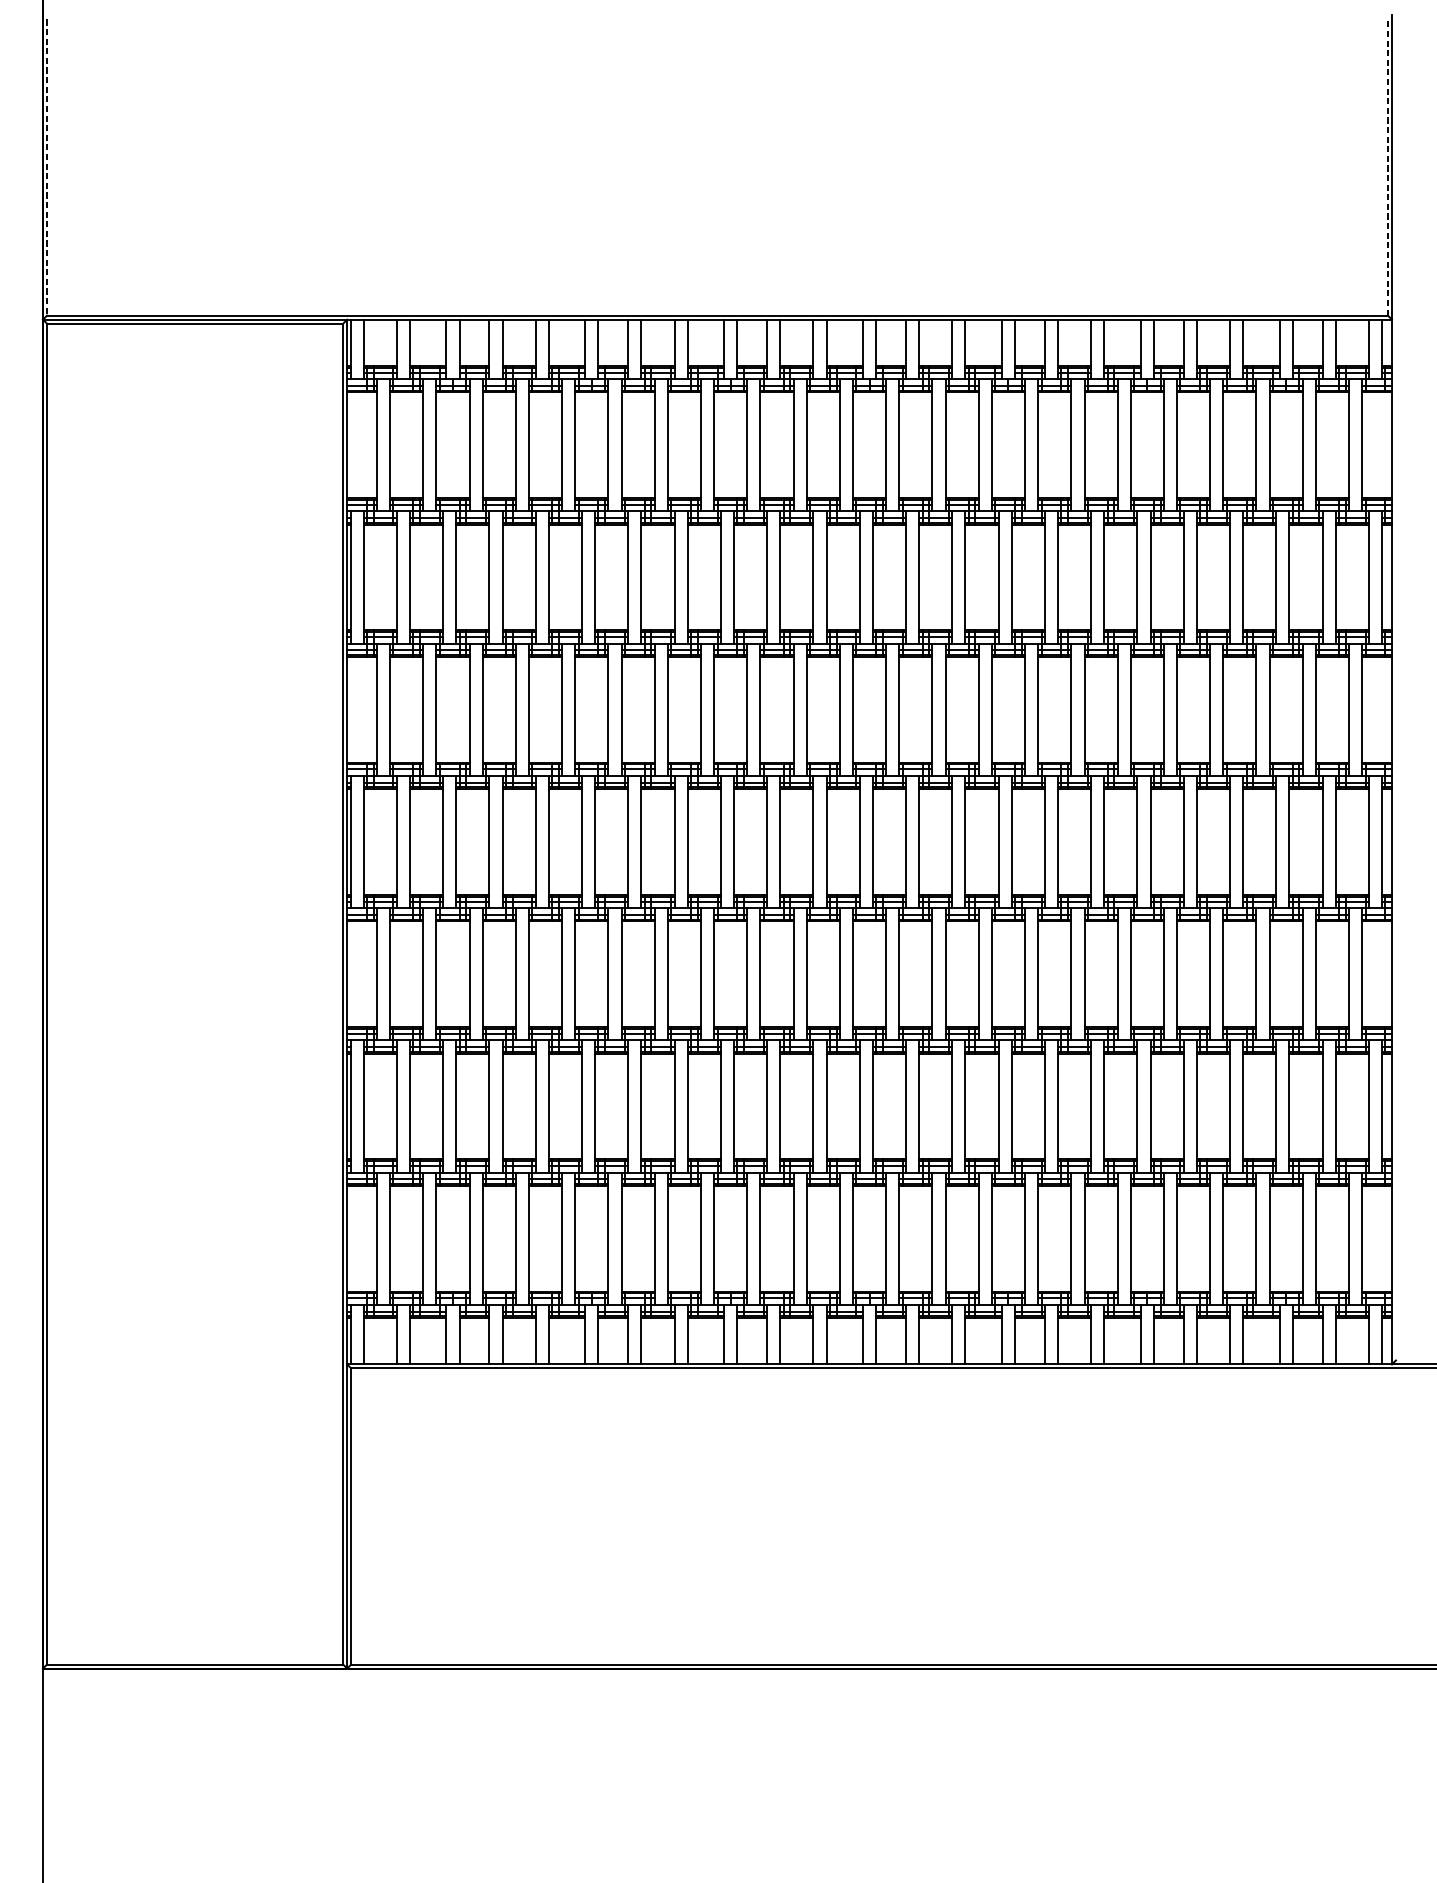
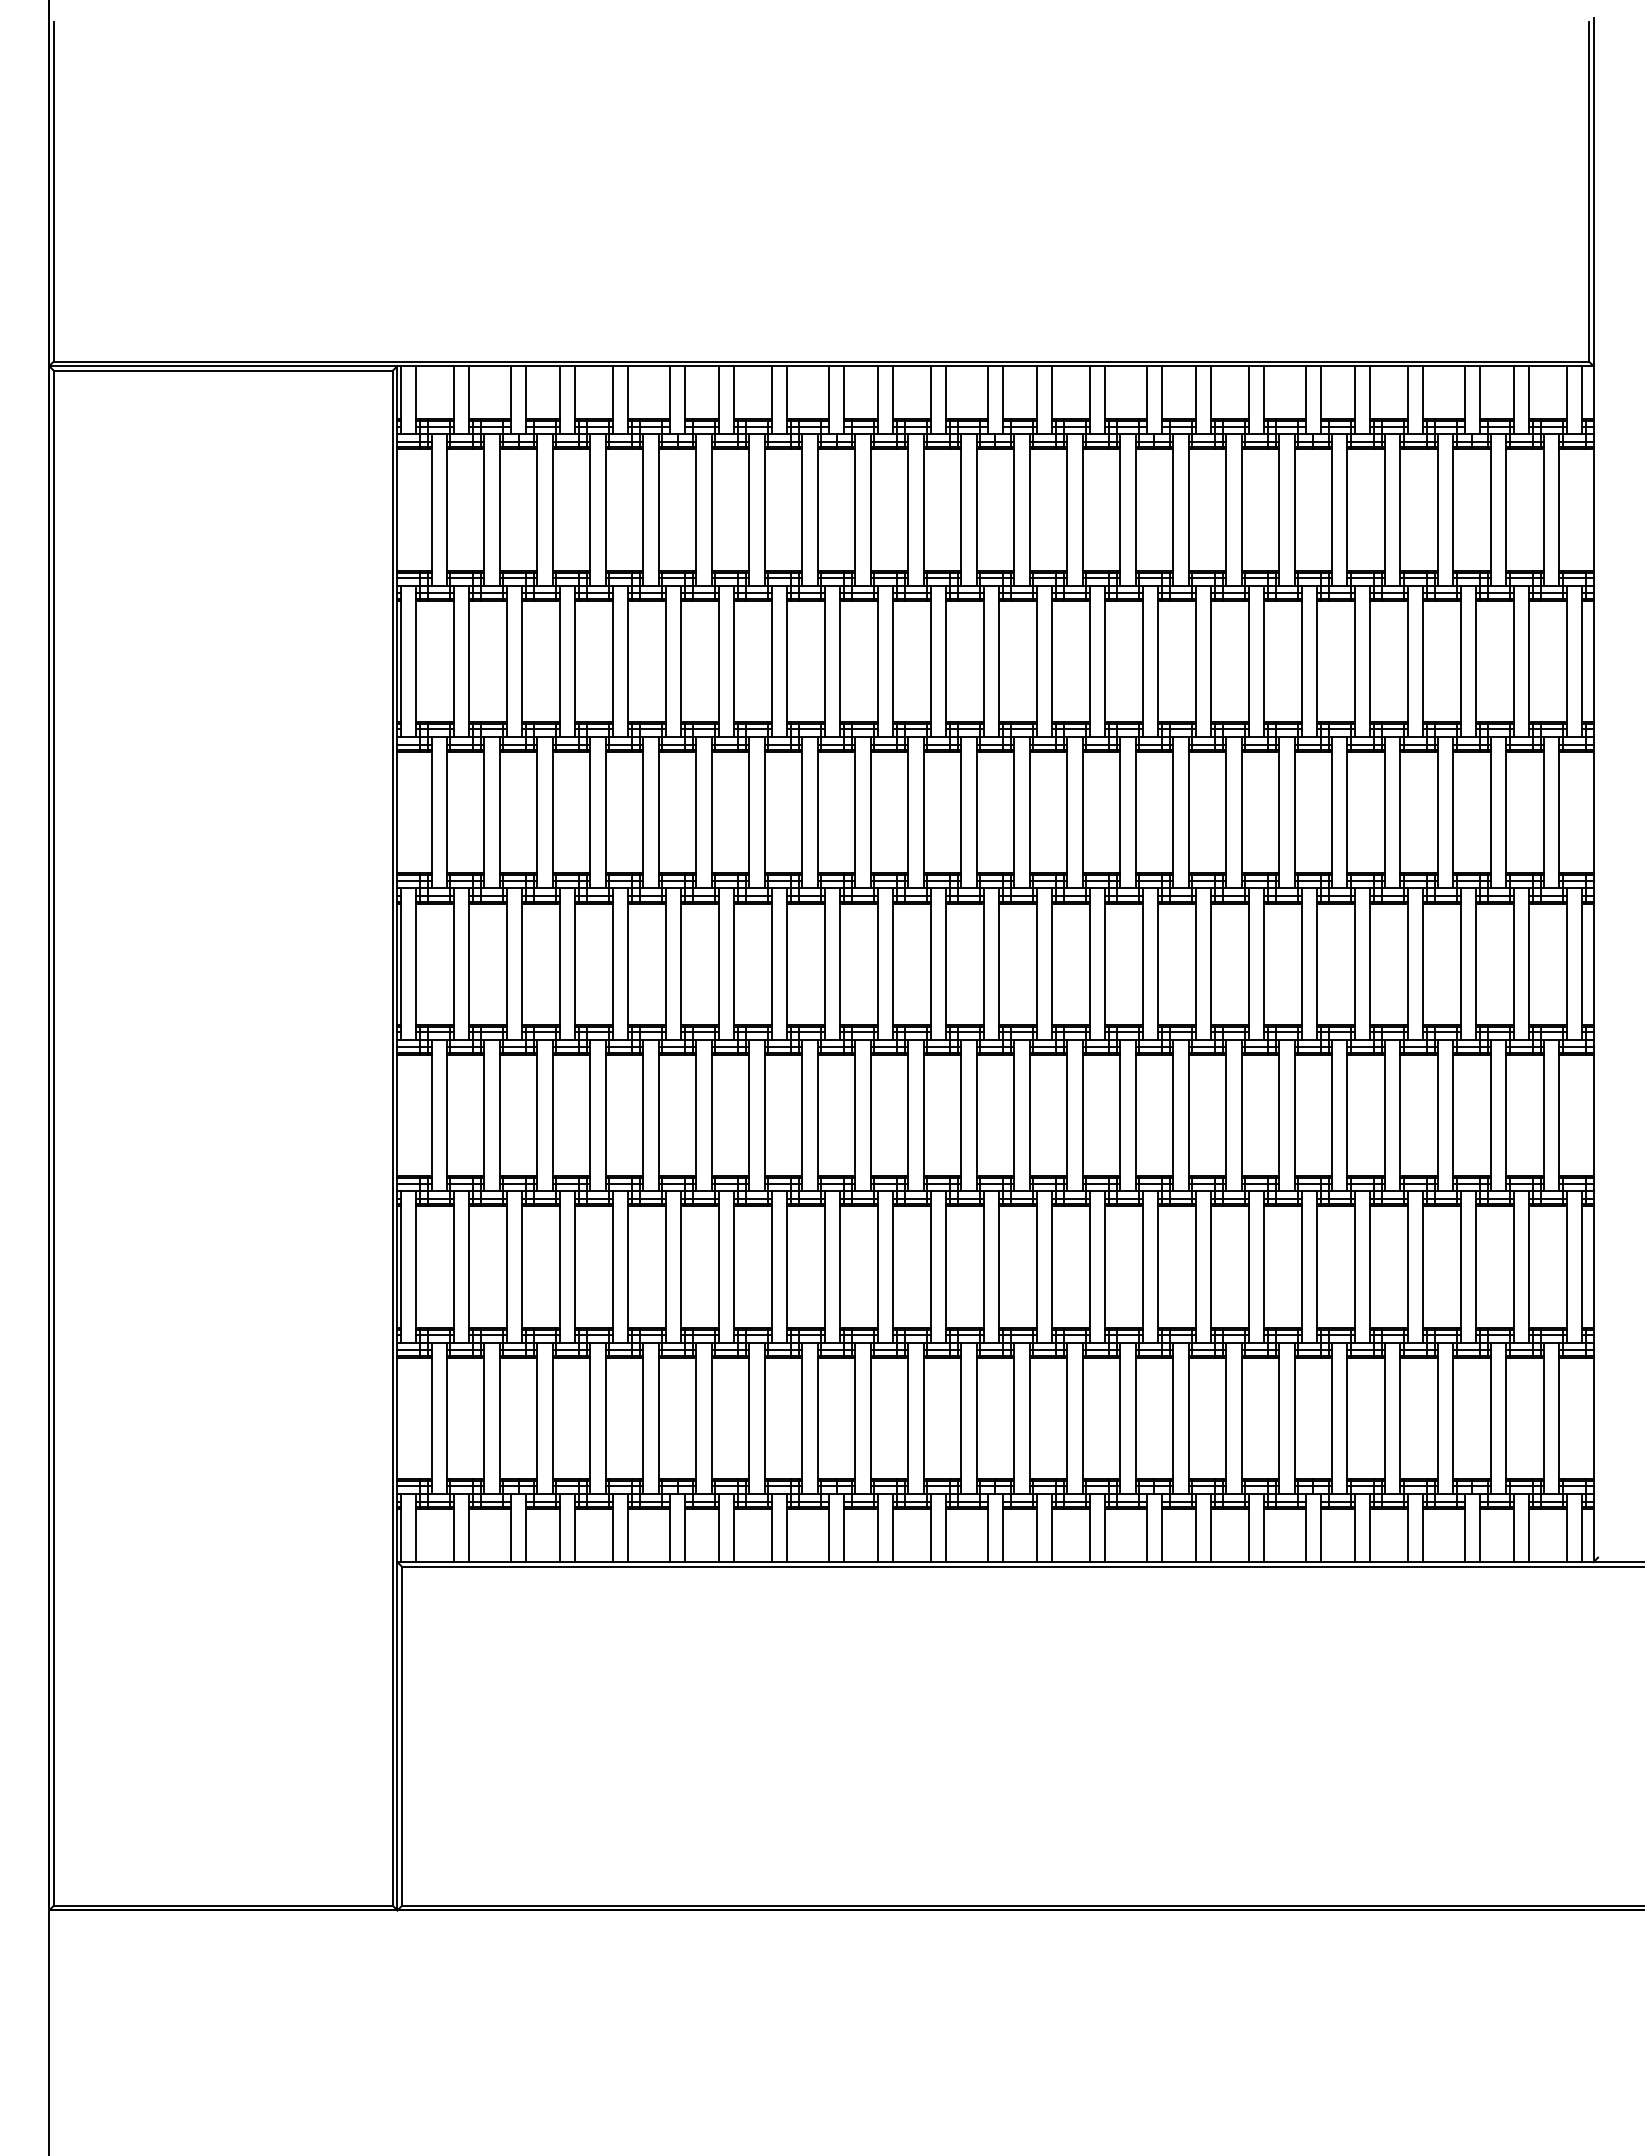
line: (46, 168) -> (53, 192), dashed -> solid
line: (1387, 168) -> (1588, 192), dashed -> solid

